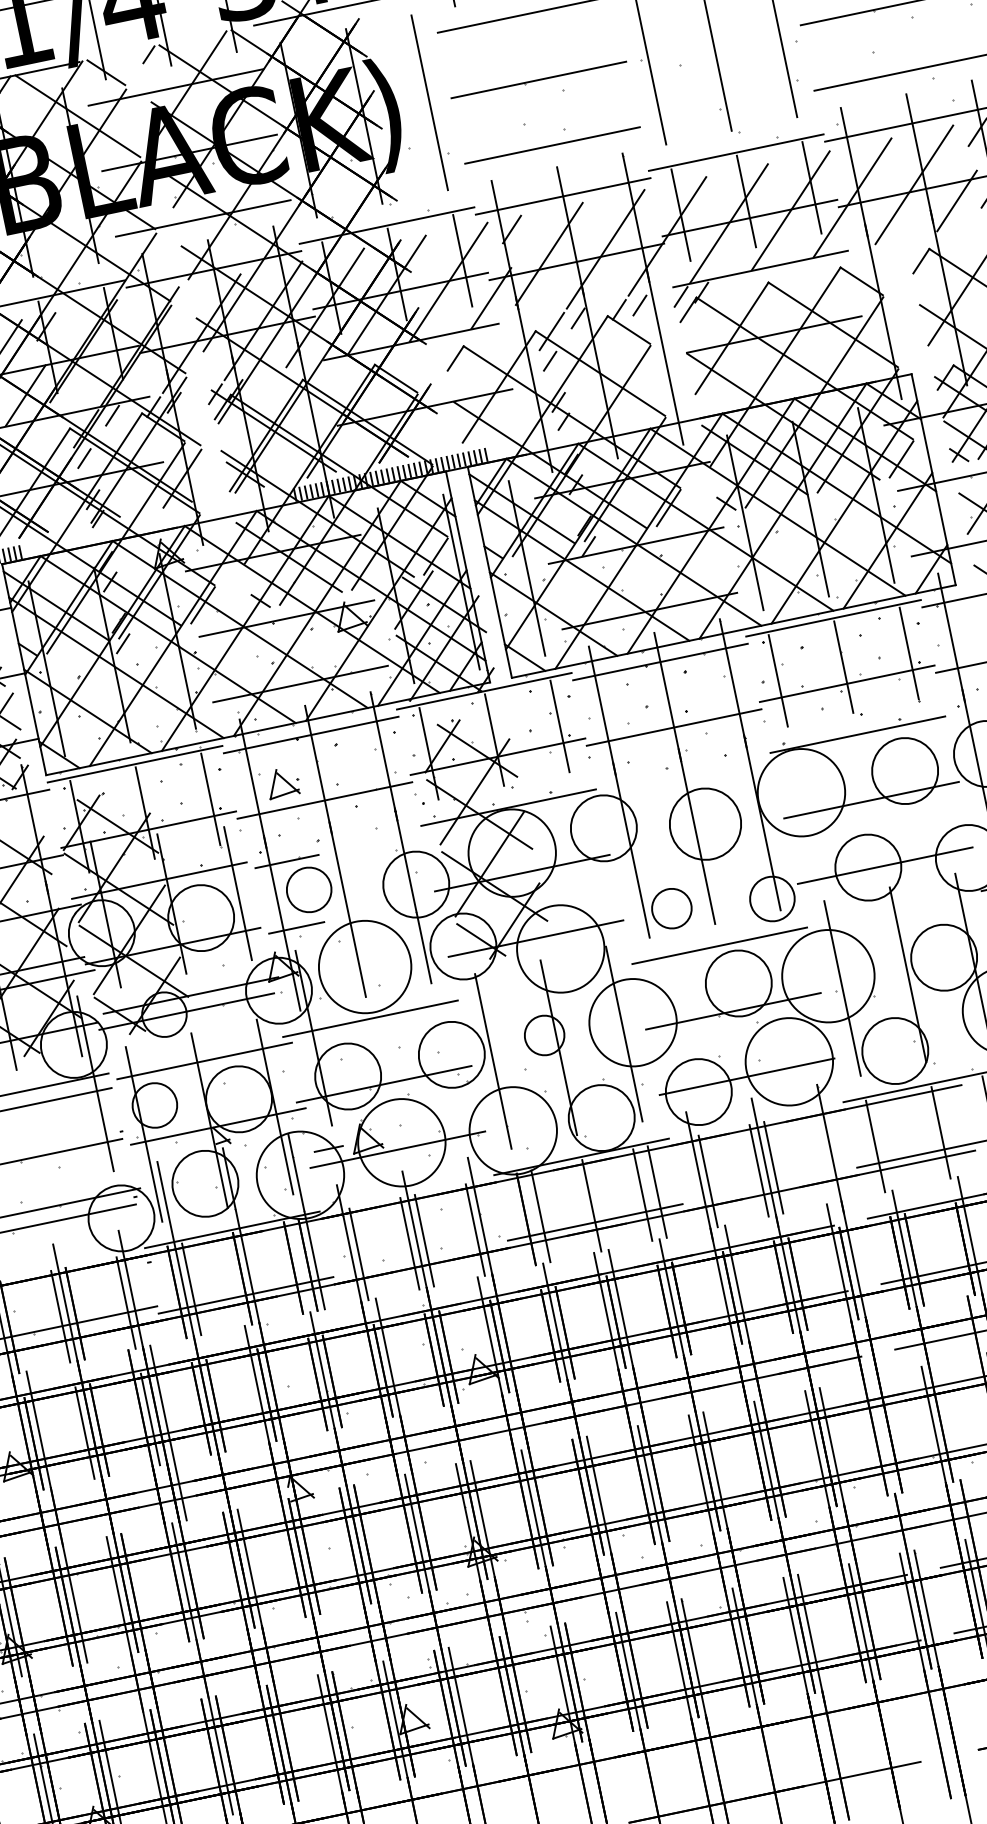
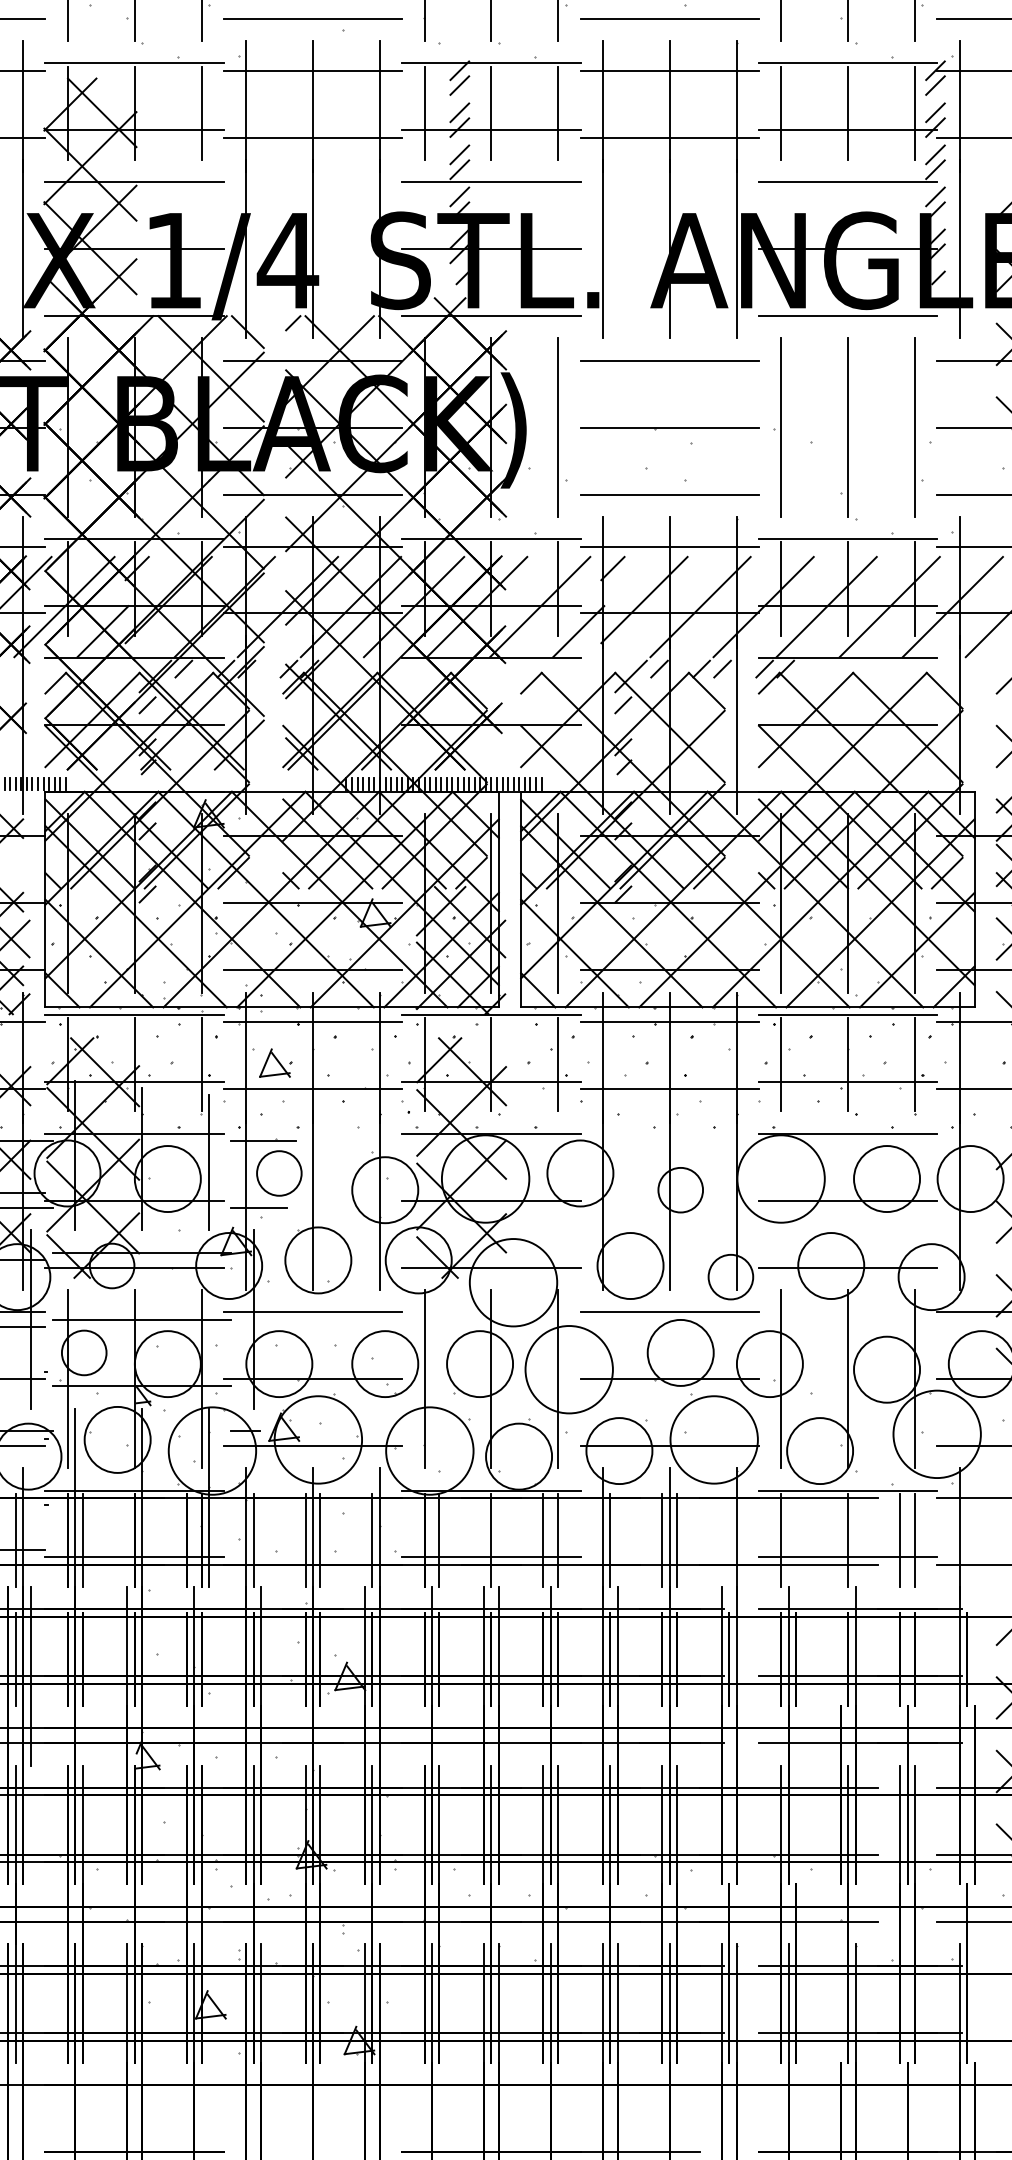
circle: (705, 823) -> (680, 1189), size x0.62
circle: (671, 909) -> (630, 1266), size x1.67
circle: (365, 967) -> (318, 1260), size x0.71
circle: (828, 976) -> (769, 1364), size x0.71
circle: (545, 1035) -> (480, 1364), size x1.67

